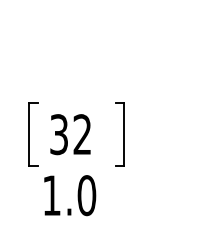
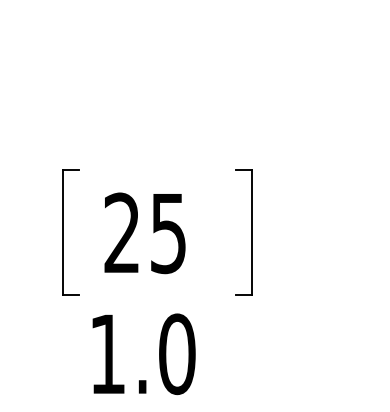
text: (70, 134) -> (144, 233), 32 -> 25

